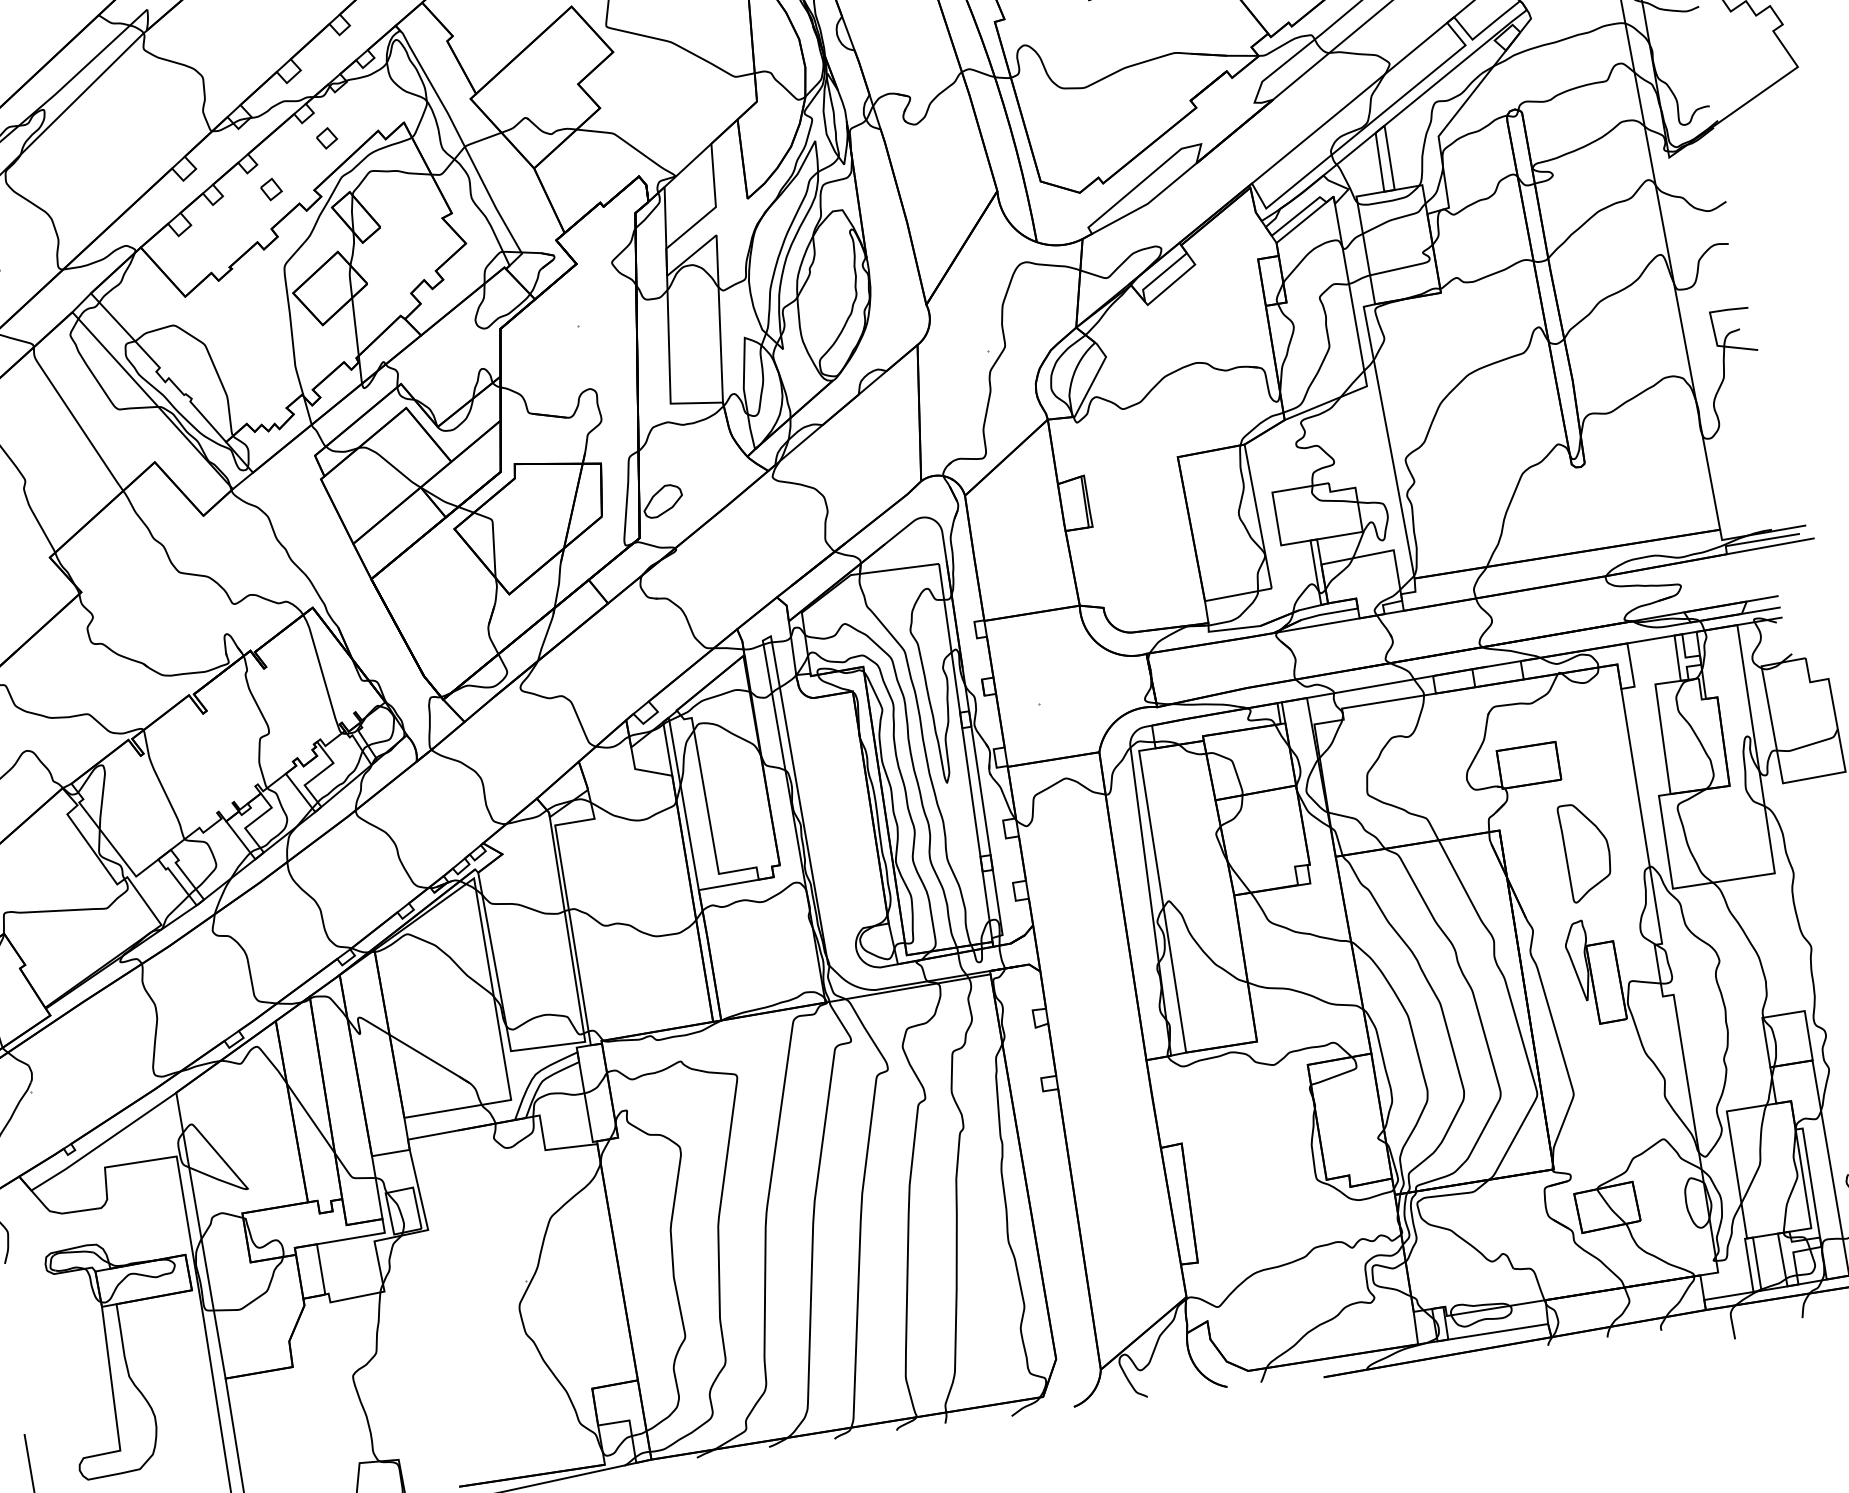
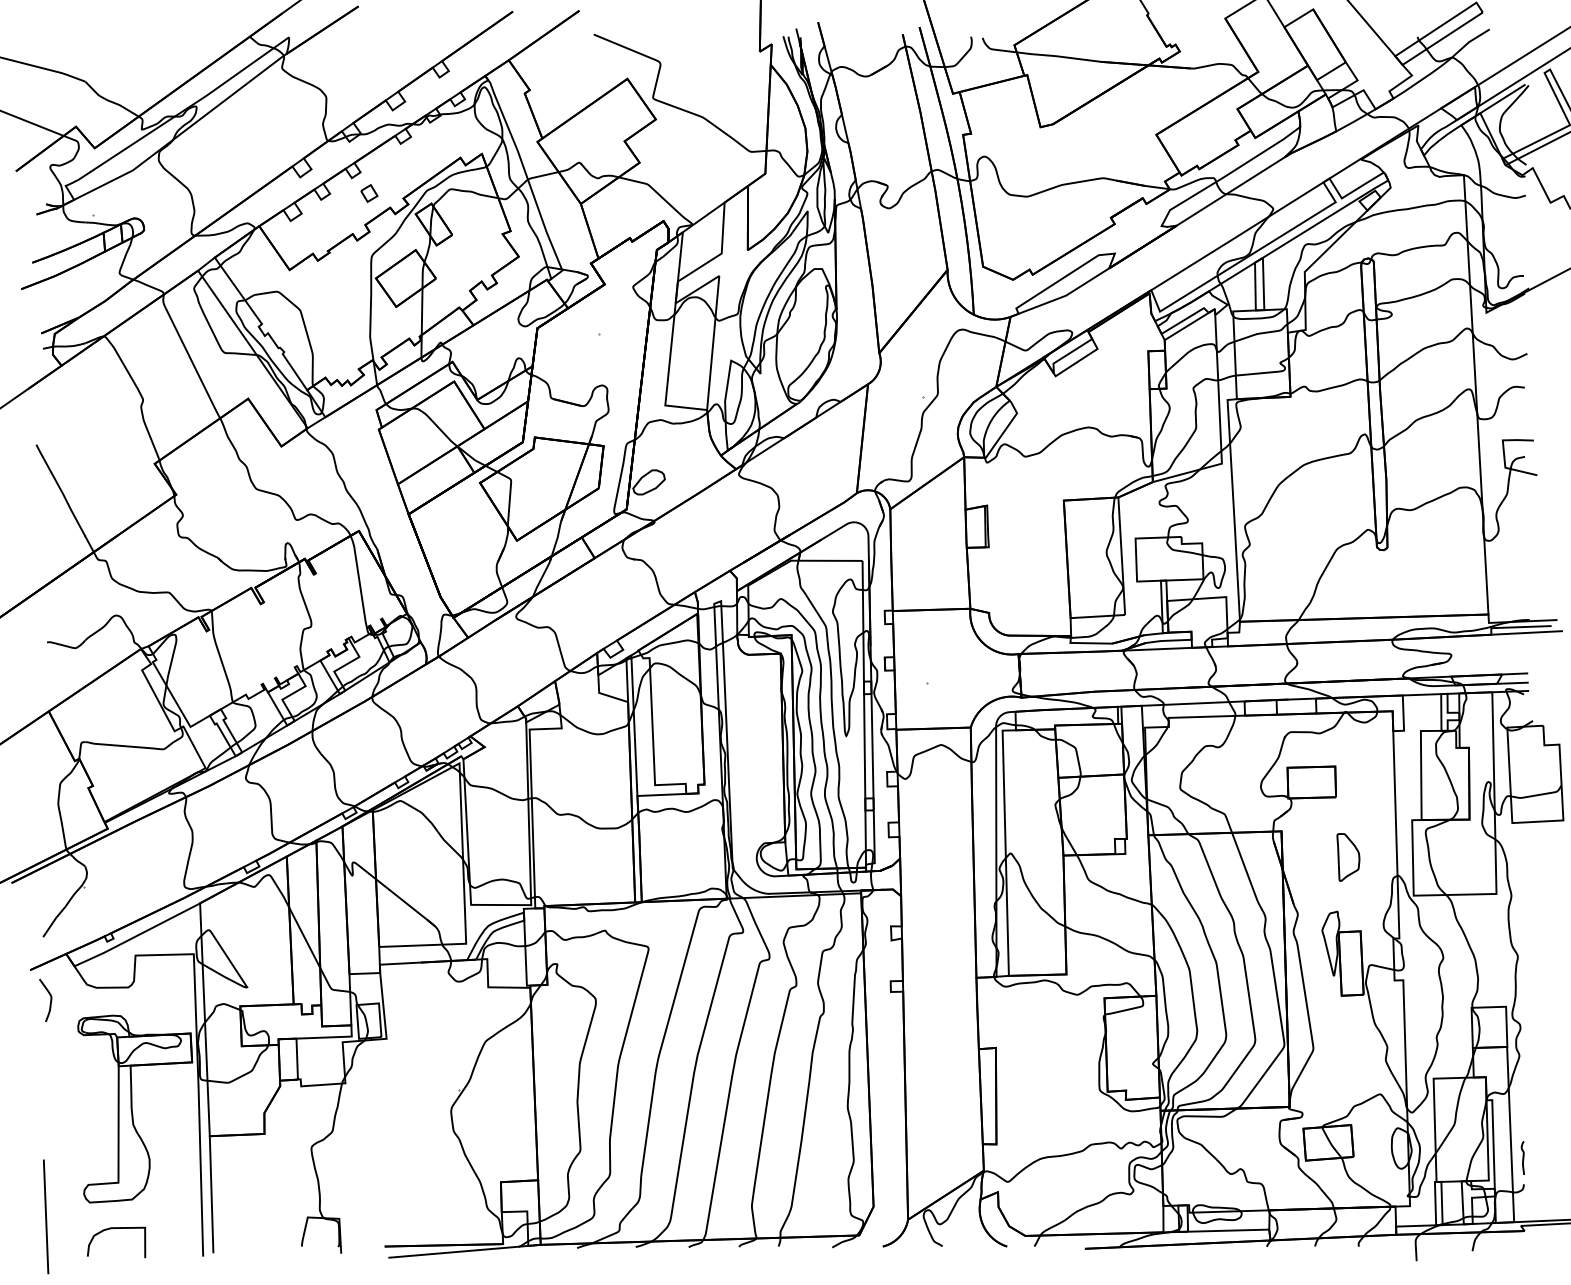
part: (326, 138) -> (418, 158), removed
part: (1586, 852) -> (1348, 857), size x0.6

